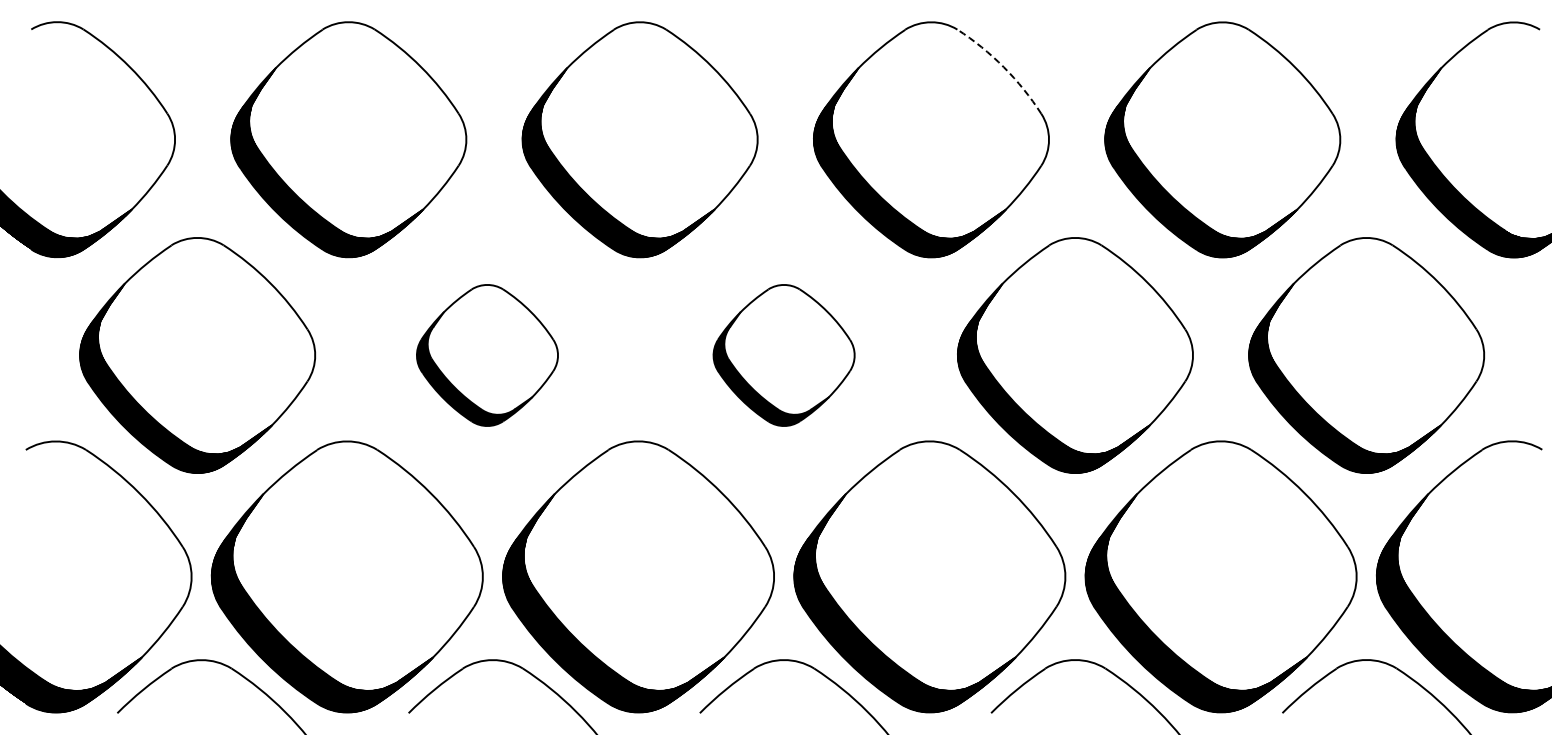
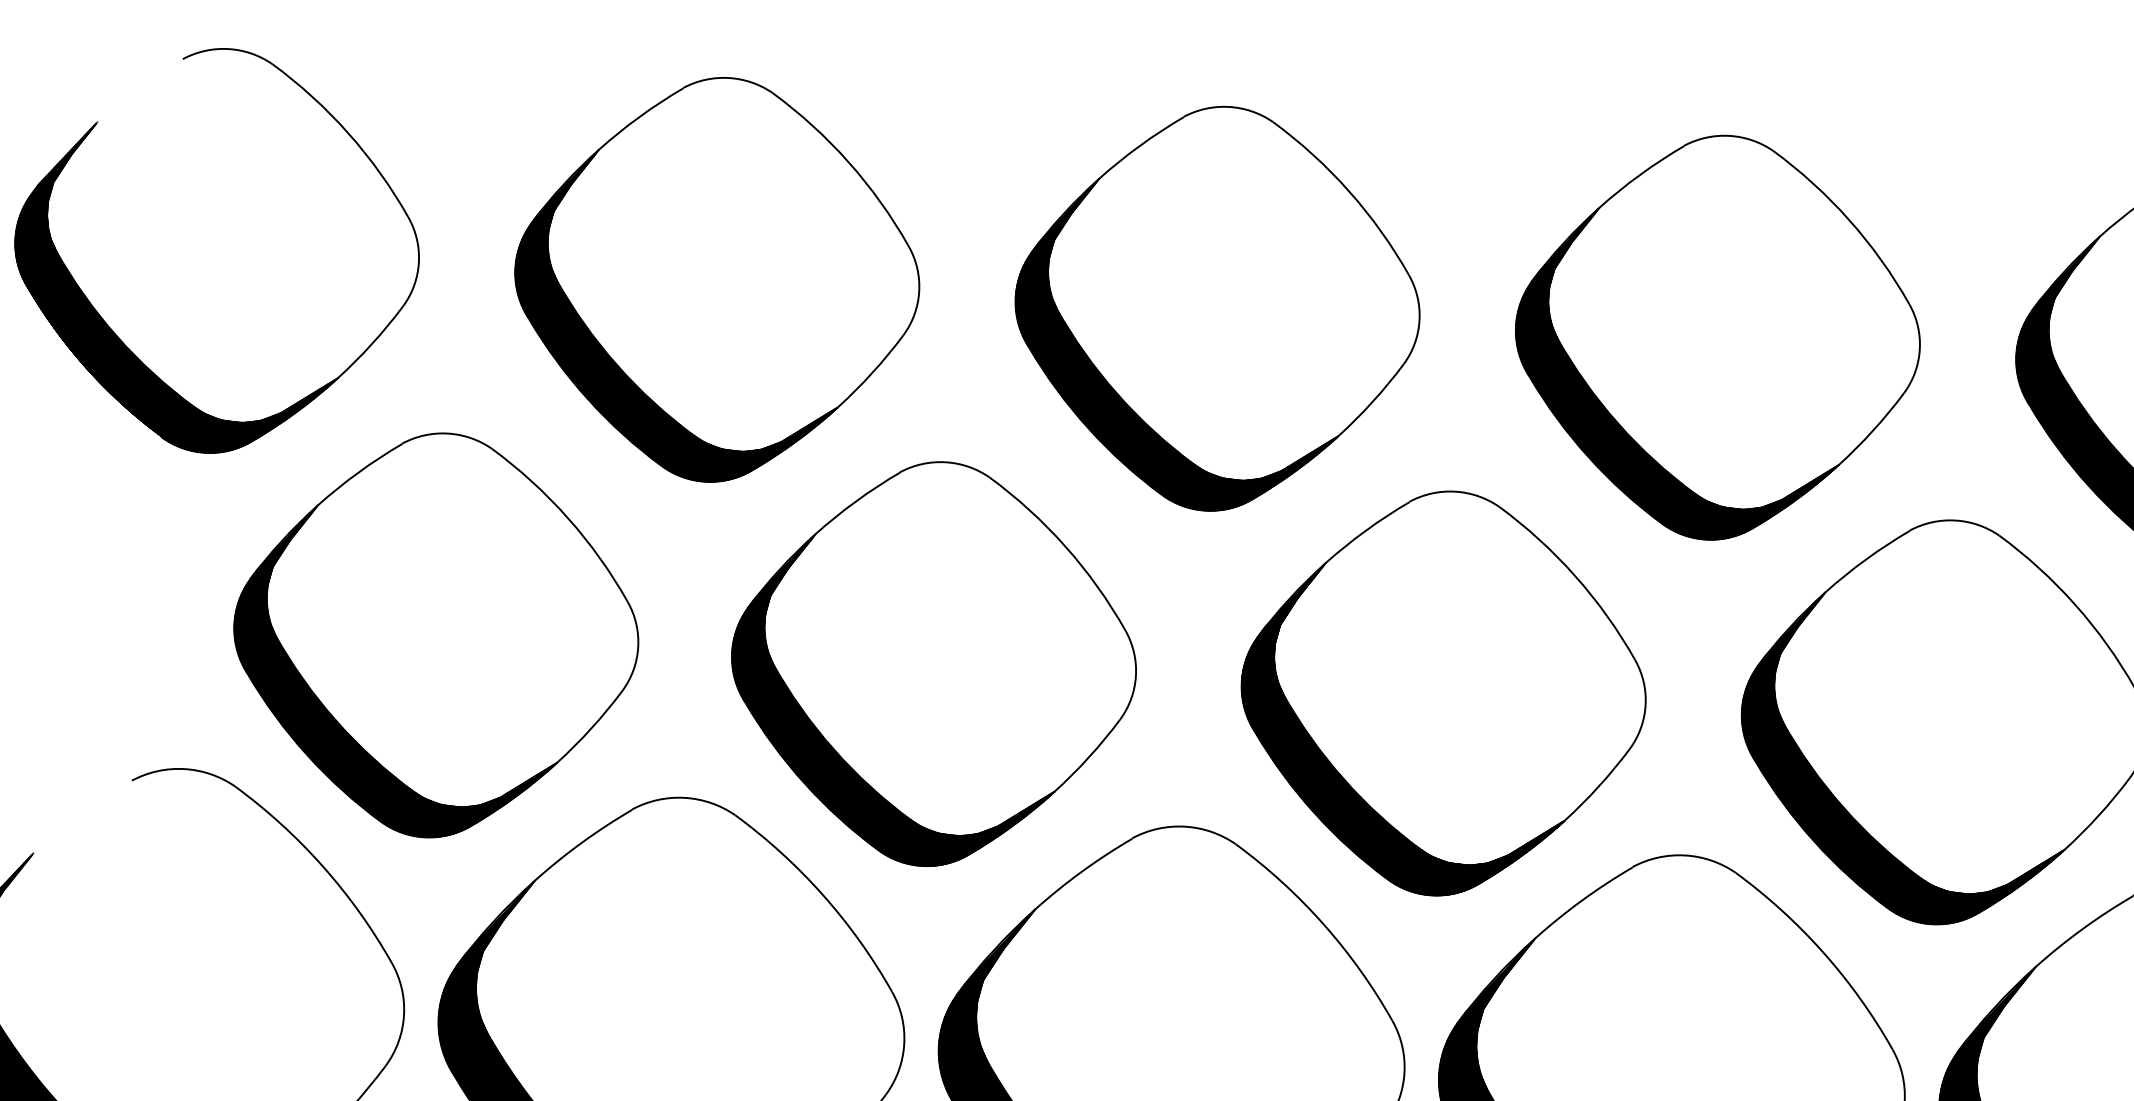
arc: (1003, 67) -> (1848, 220), dashed -> solid
part: (487, 355) -> (934, 664), size x1.67
part: (783, 355) -> (1442, 693), size x1.67

